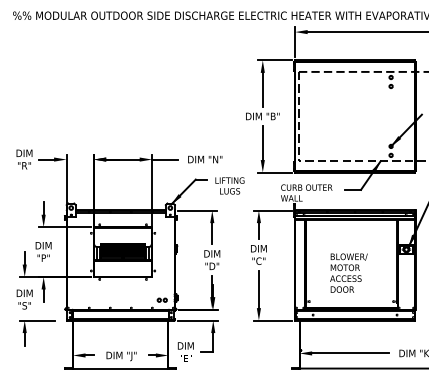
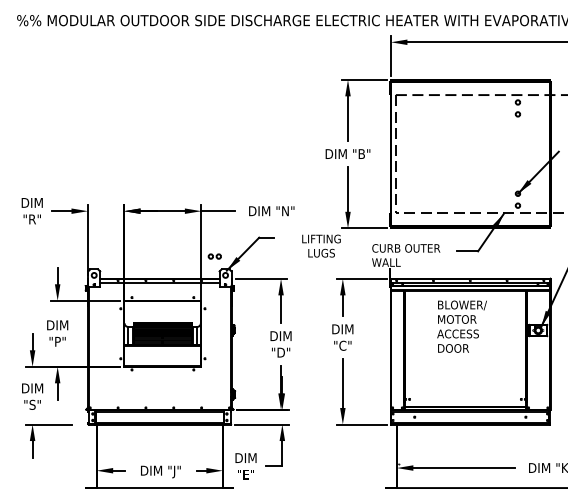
text: (229, 185) -> (321, 245), moved
text: (348, 273) -> (461, 326), moved
part: (162, 300) -> (214, 256), moved

